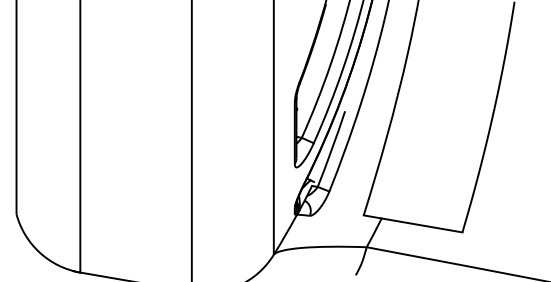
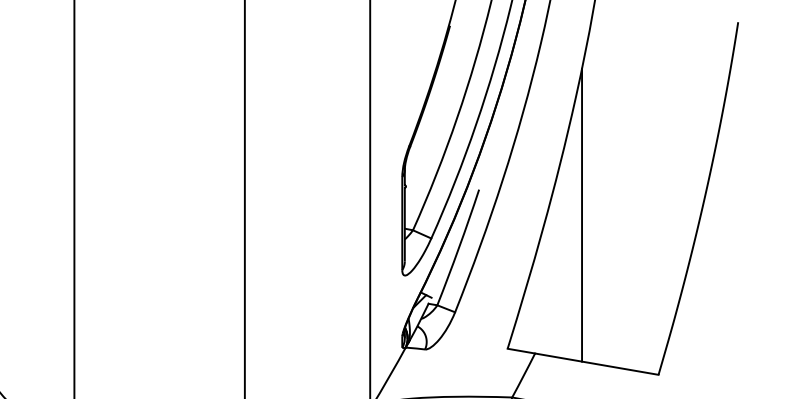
line: (412, 127) -> (582, 214), added

